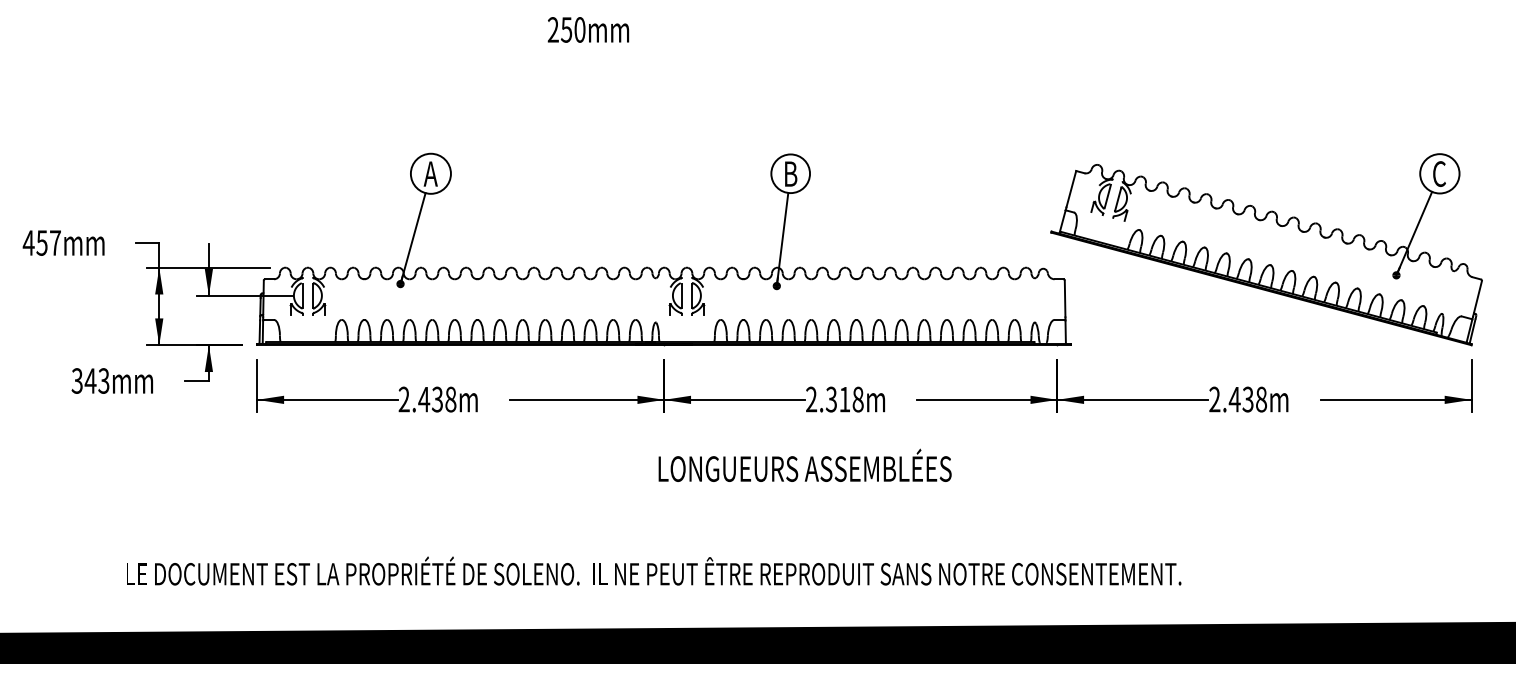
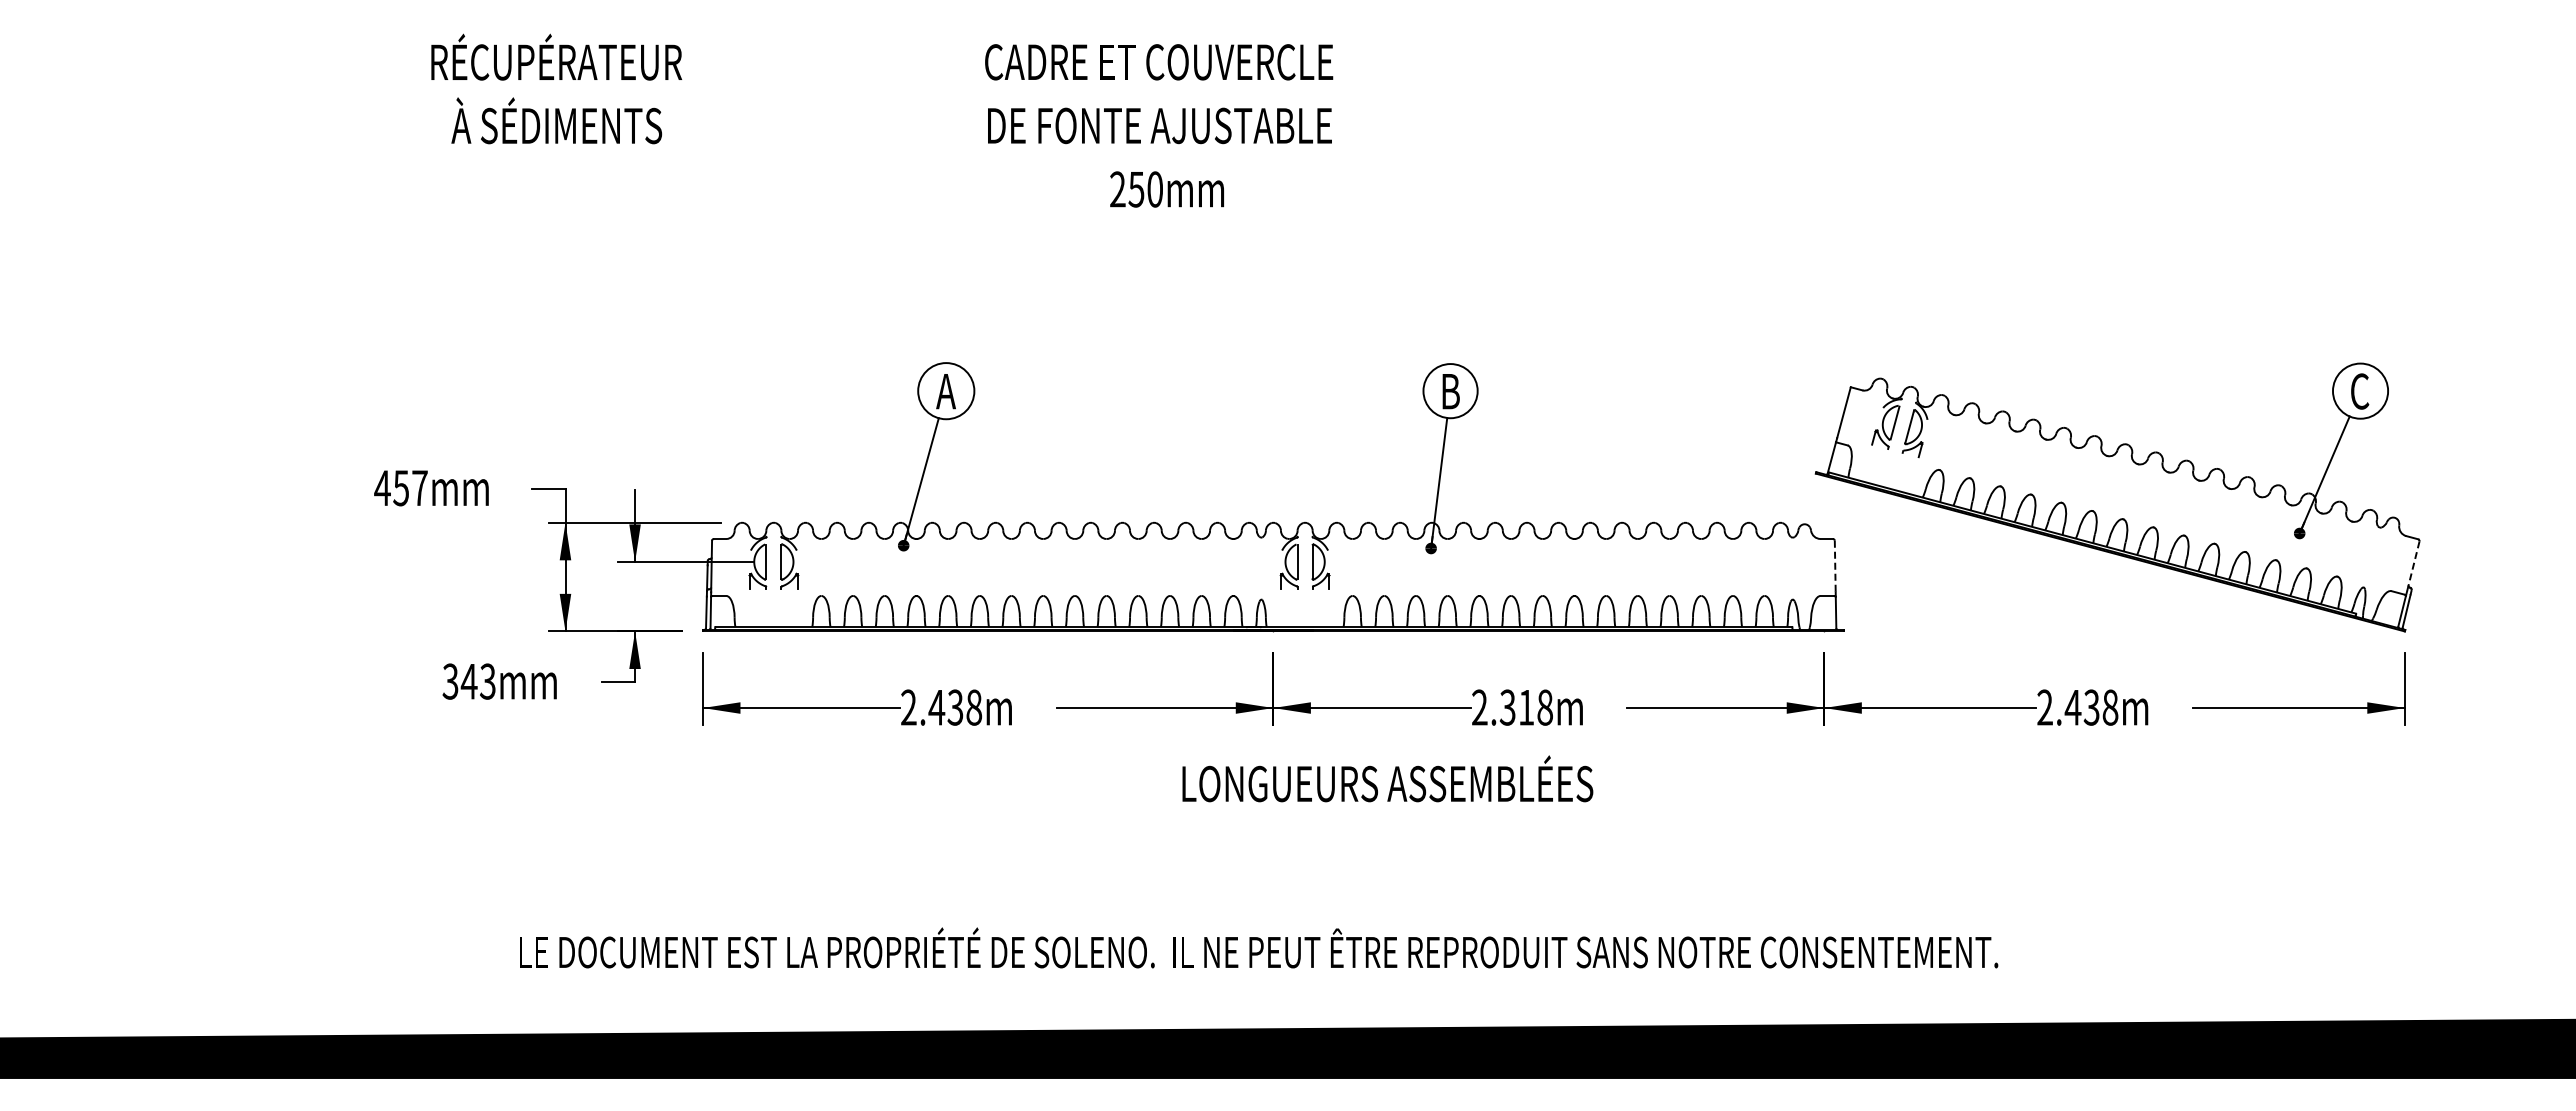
line: (1065, 298) -> (1835, 566), solid -> dashed
line: (1477, 298) -> (2413, 566), solid -> dashed
text: (804, 465) -> (1387, 778), moved

